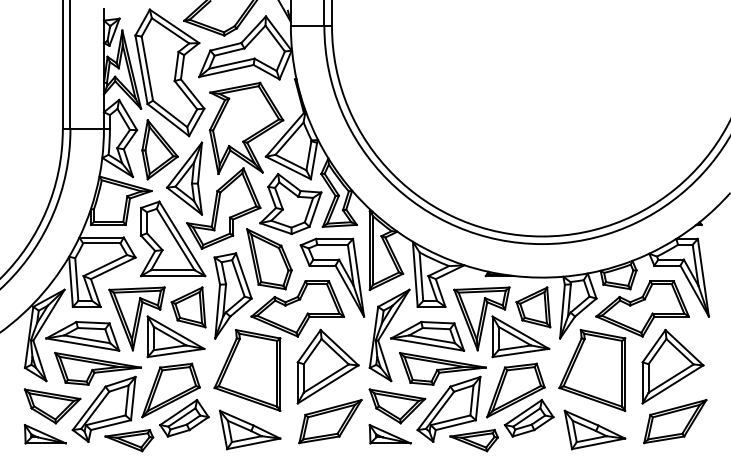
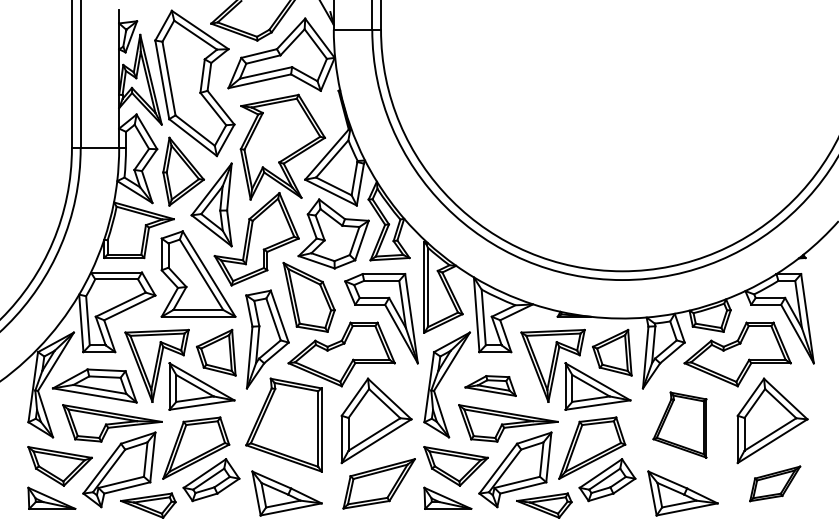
part: (427, 335) -> (490, 385), size x0.6
part: (591, 369) -> (679, 424), size x0.7
part: (674, 421) -> (774, 483), size x0.7

